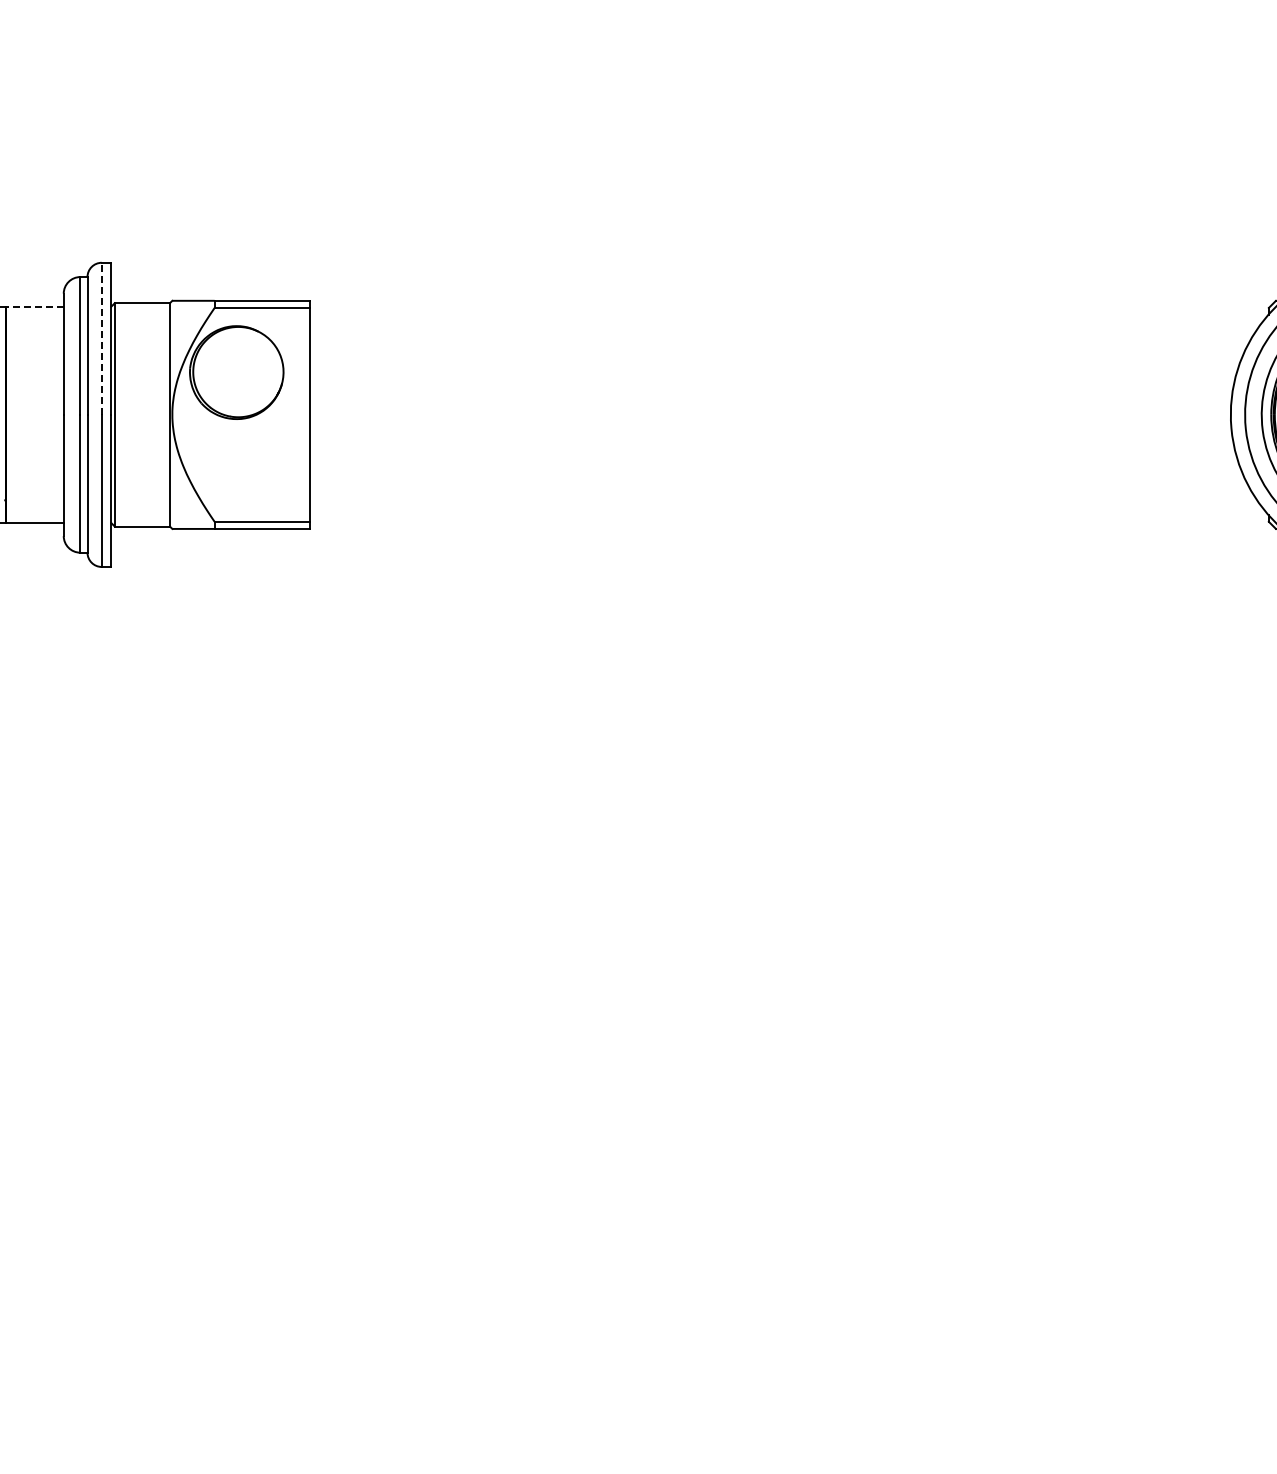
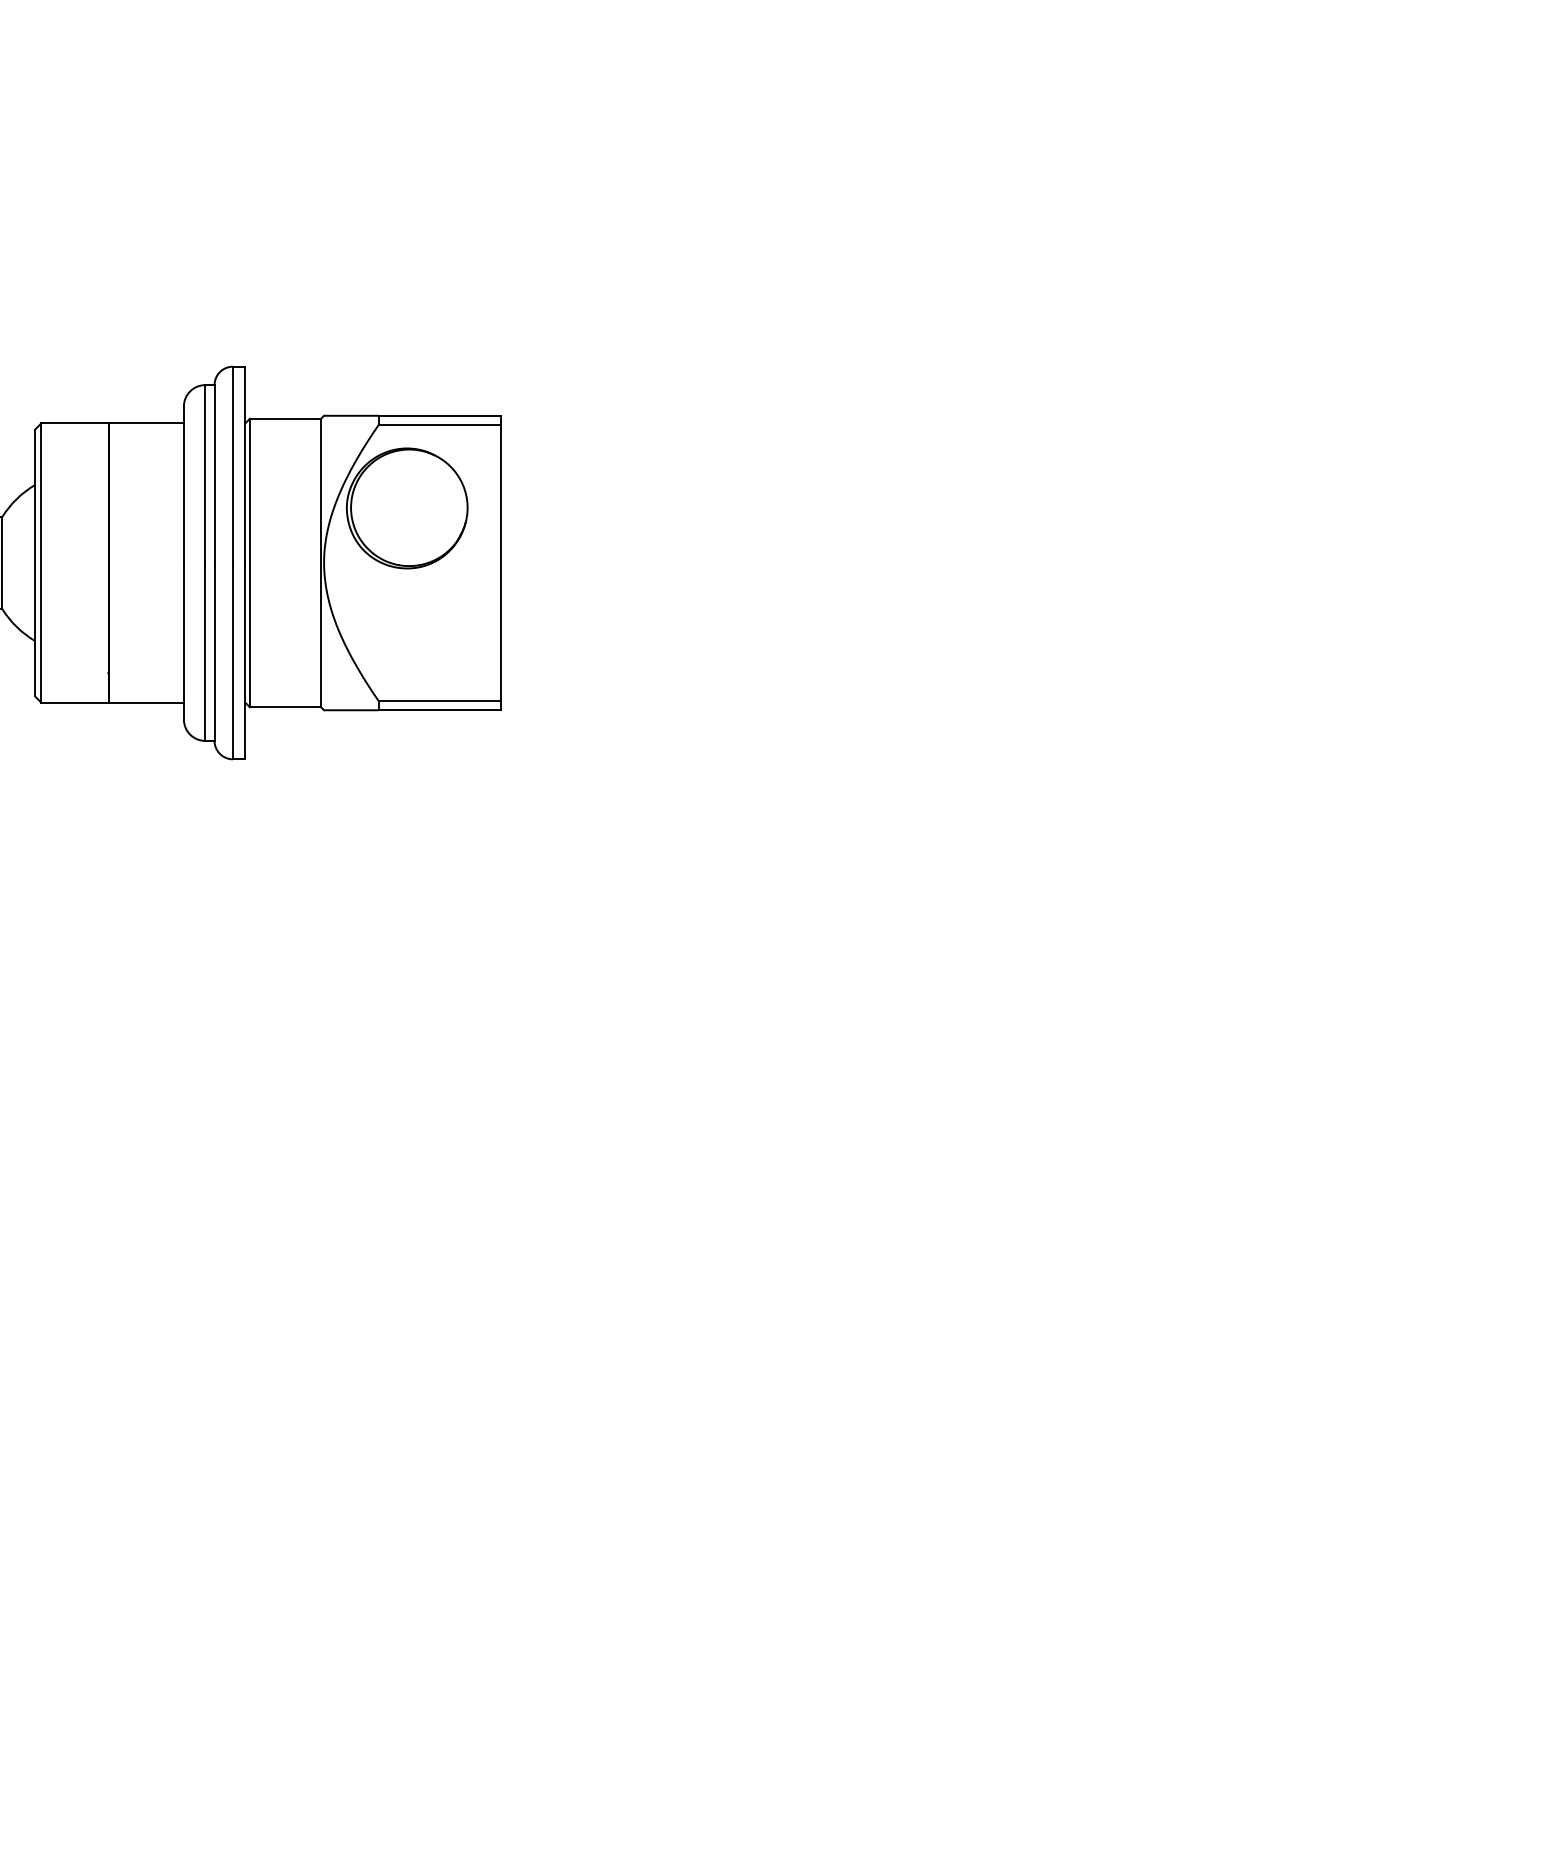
line: (34, 306) -> (146, 423), dashed -> solid
line: (101, 338) -> (232, 464), dashed -> solid

